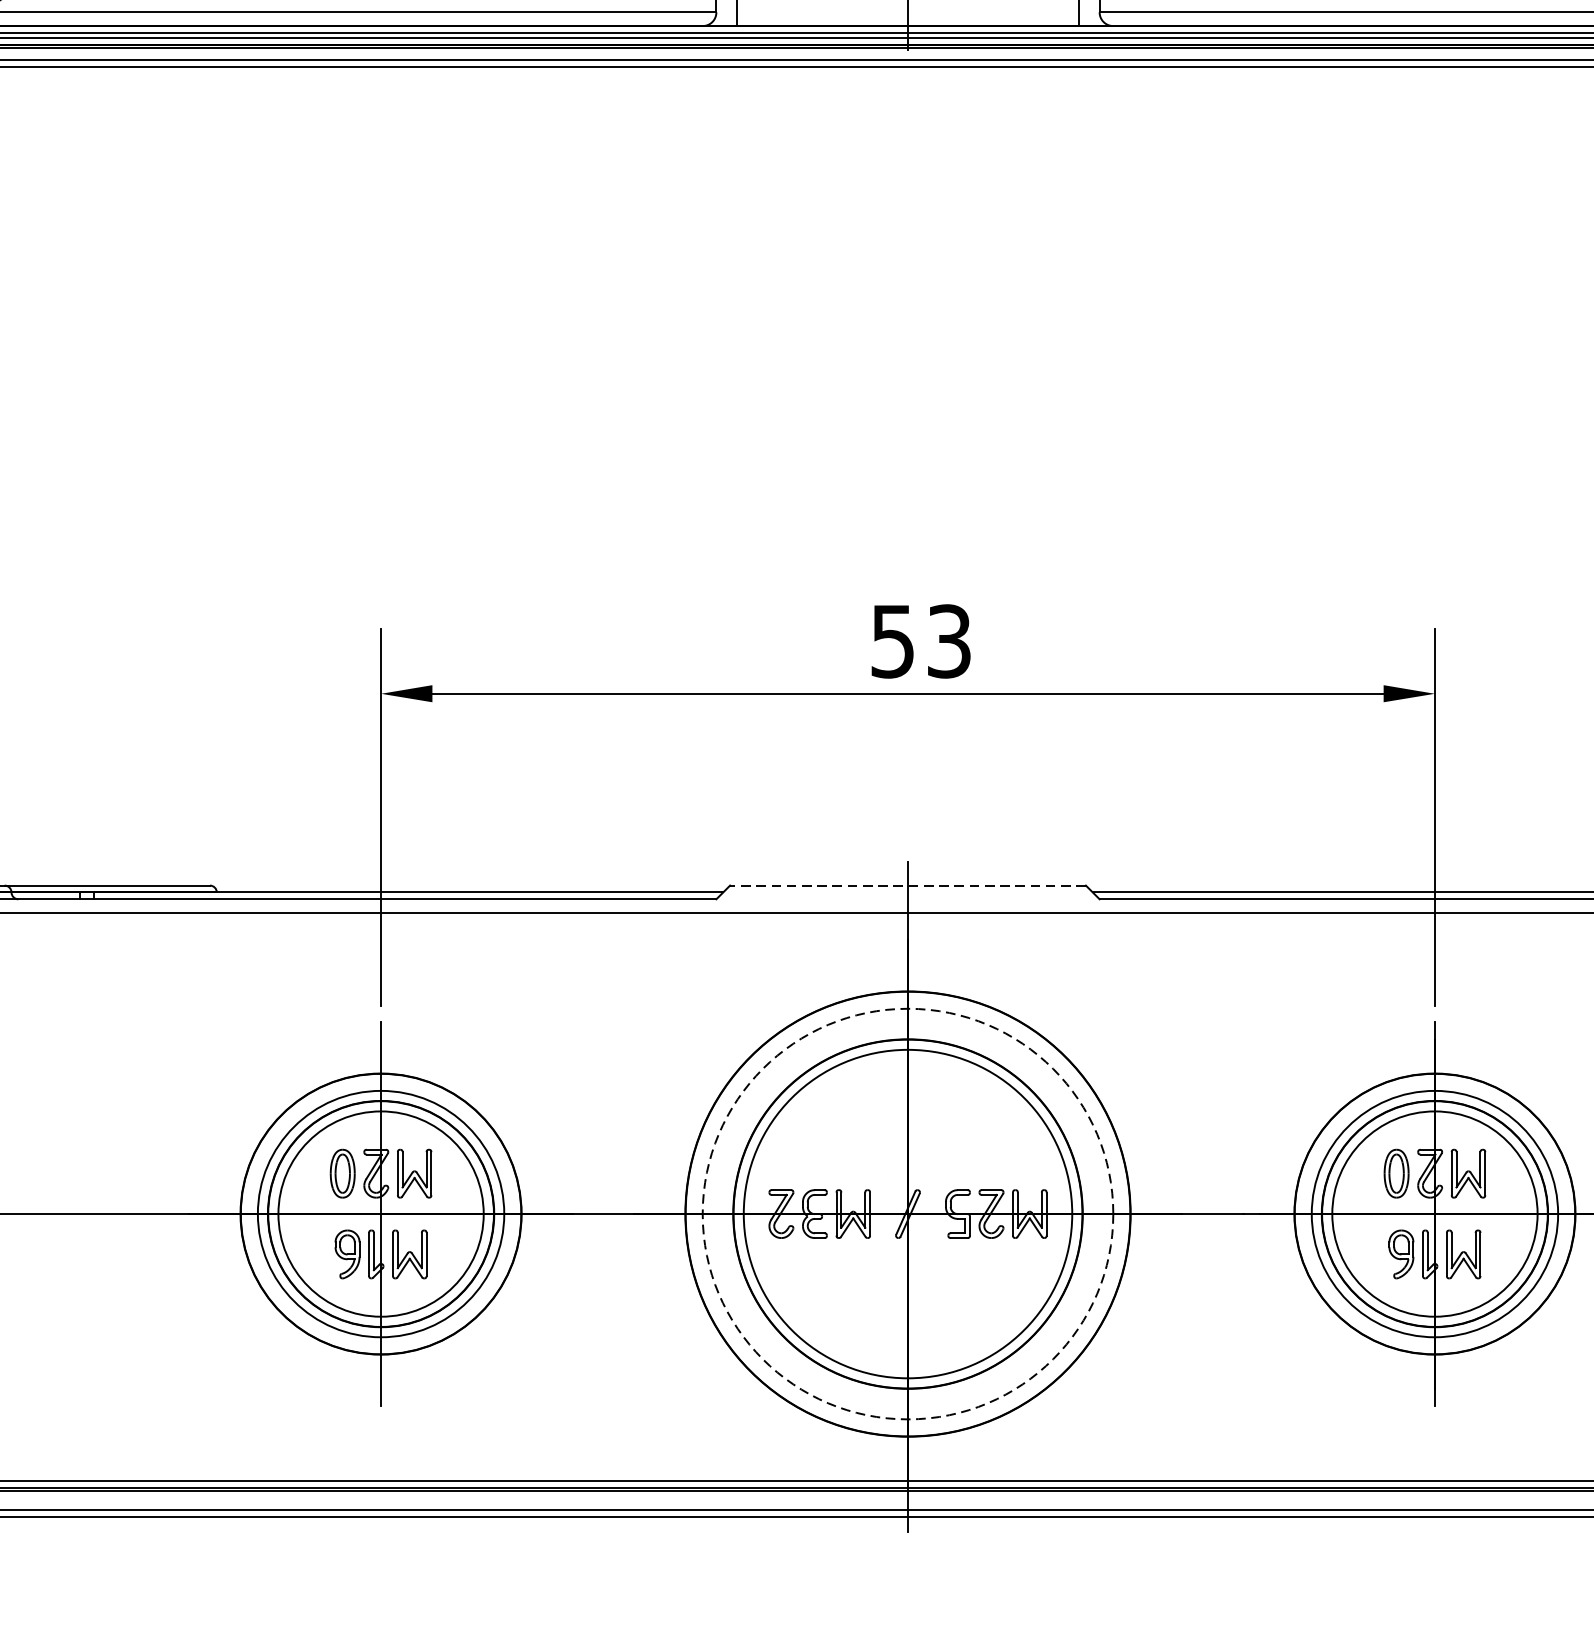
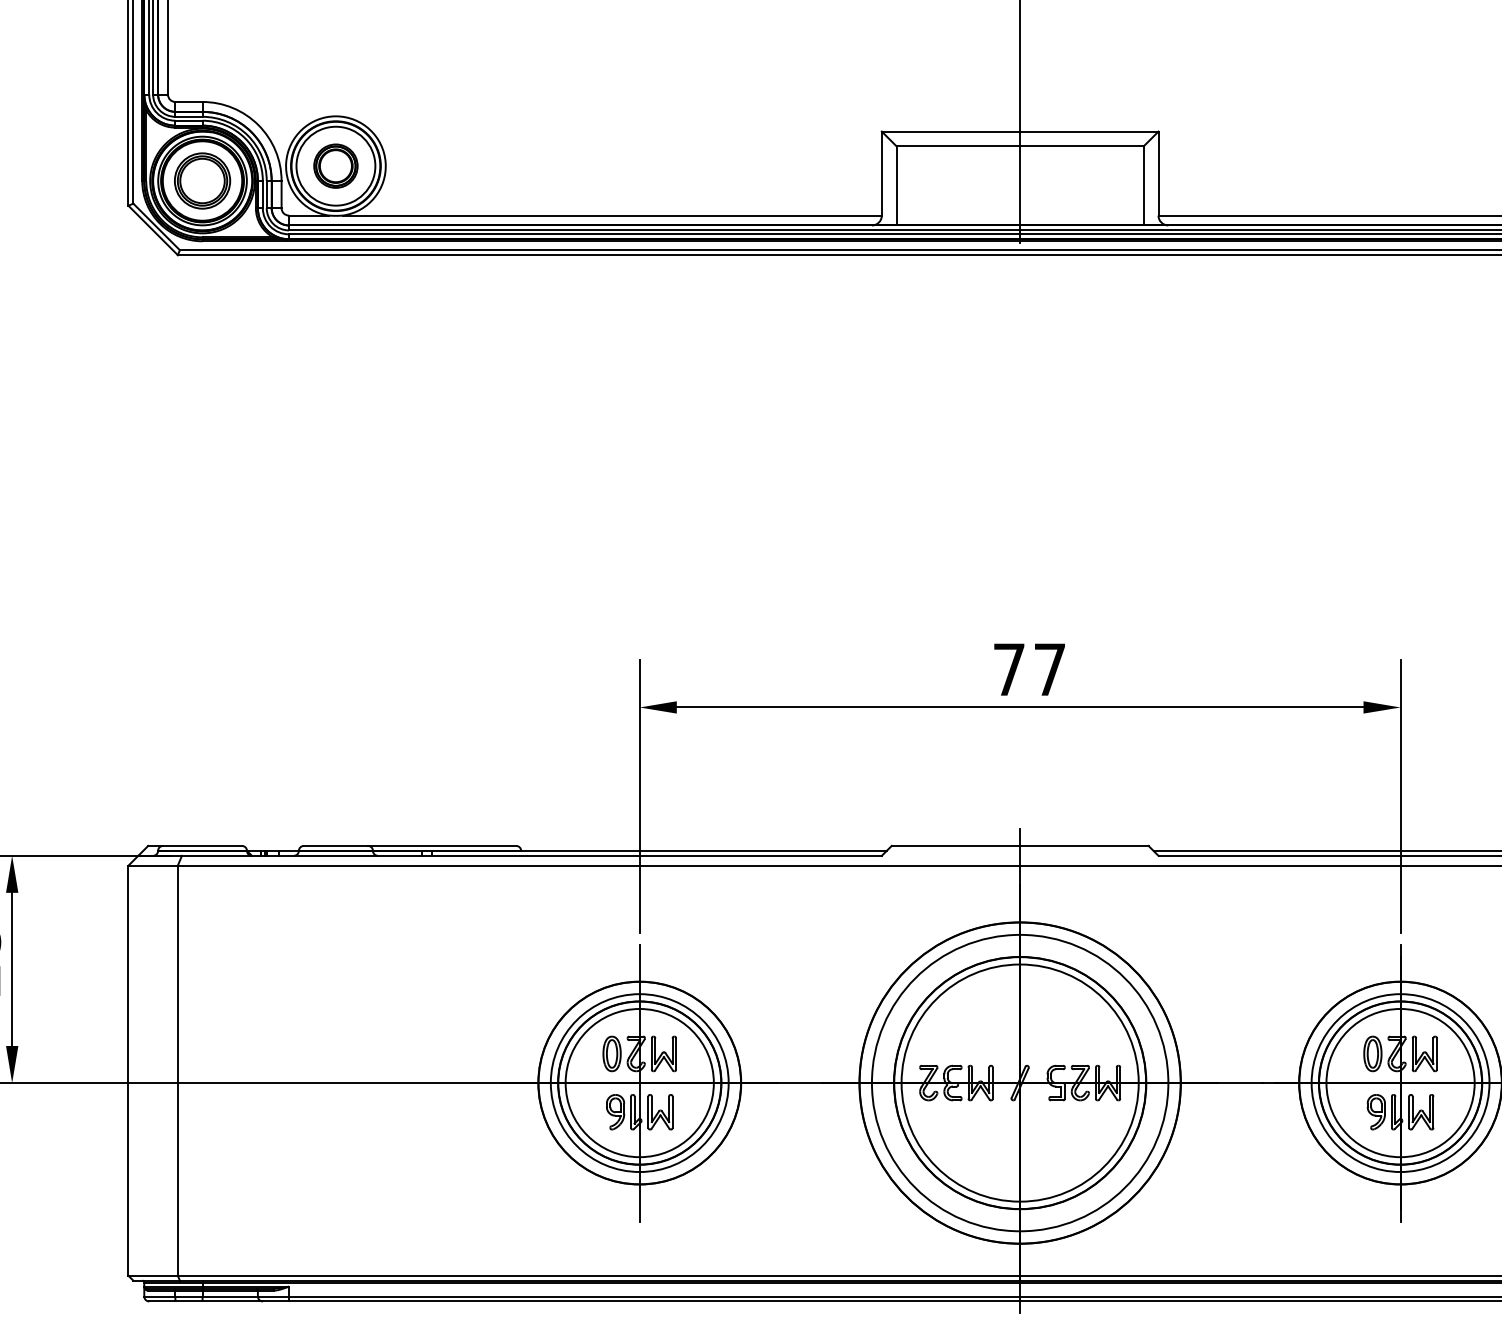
text: (920, 641) -> (1029, 669), 53 -> 77
line: (907, 884) -> (1019, 845), dashed -> solid
circle: (907, 1213) -> (1019, 1082), dashed -> solid

